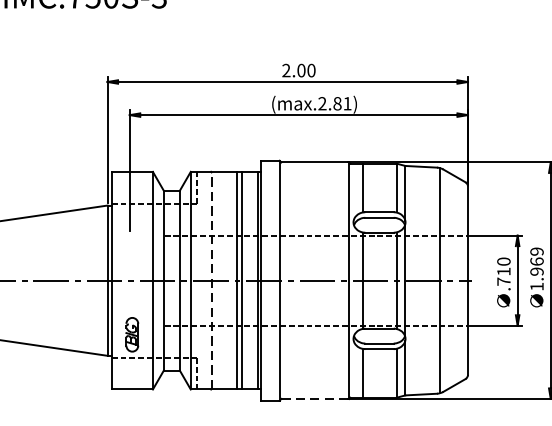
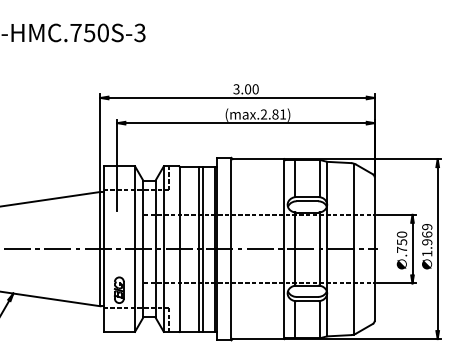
text: (286, 70) -> (236, 89), 2.00 -> 3.00
text: (504, 271) -> (402, 242), .710 -> .750
line: (211, 279) -> (179, 248), dashed -> solid
line: (315, 399) -> (258, 339), dashed -> solid

